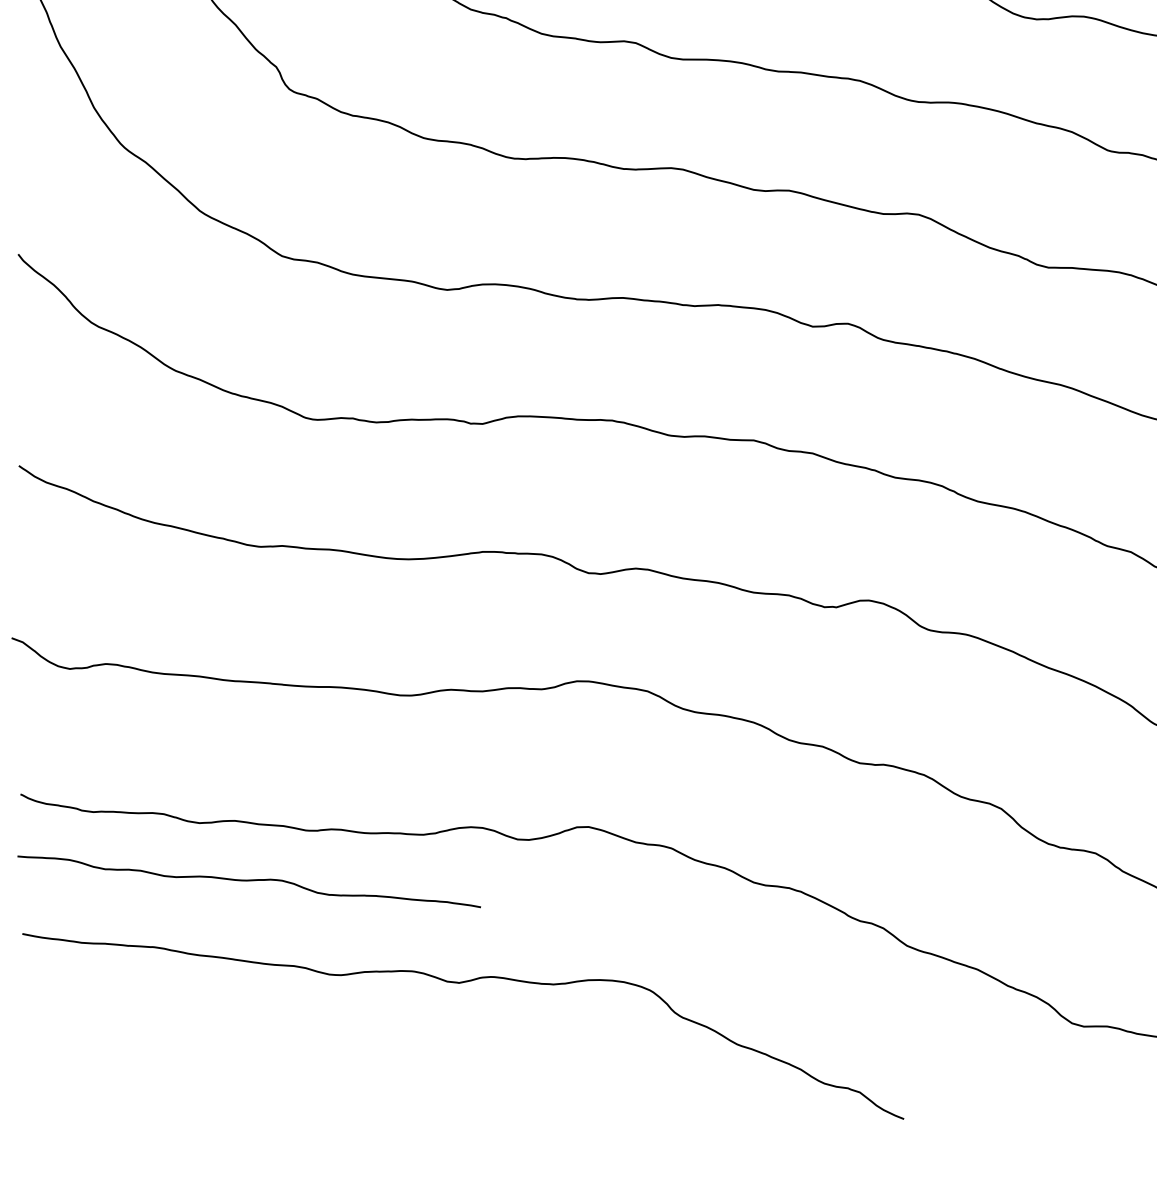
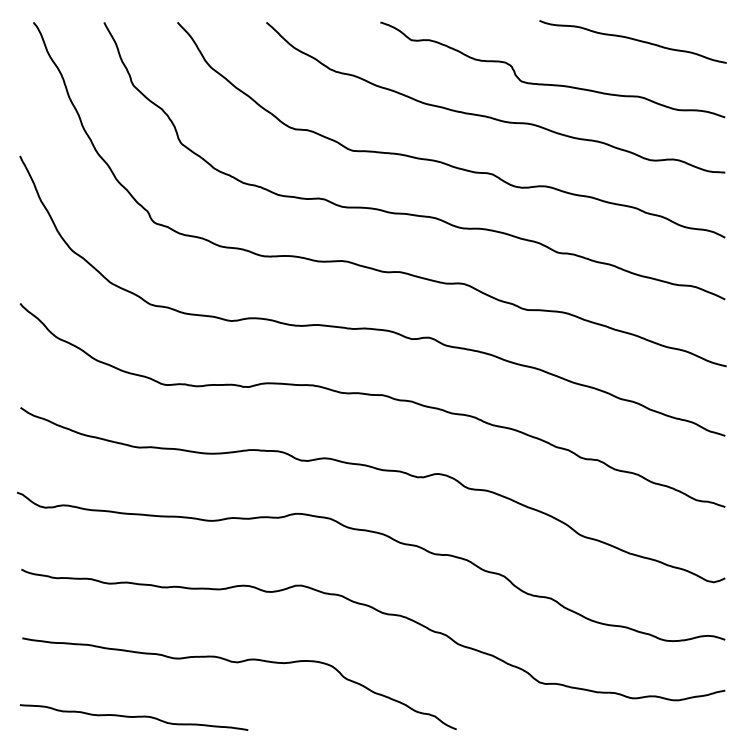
curve: (248, 881) -> (133, 717), moved

